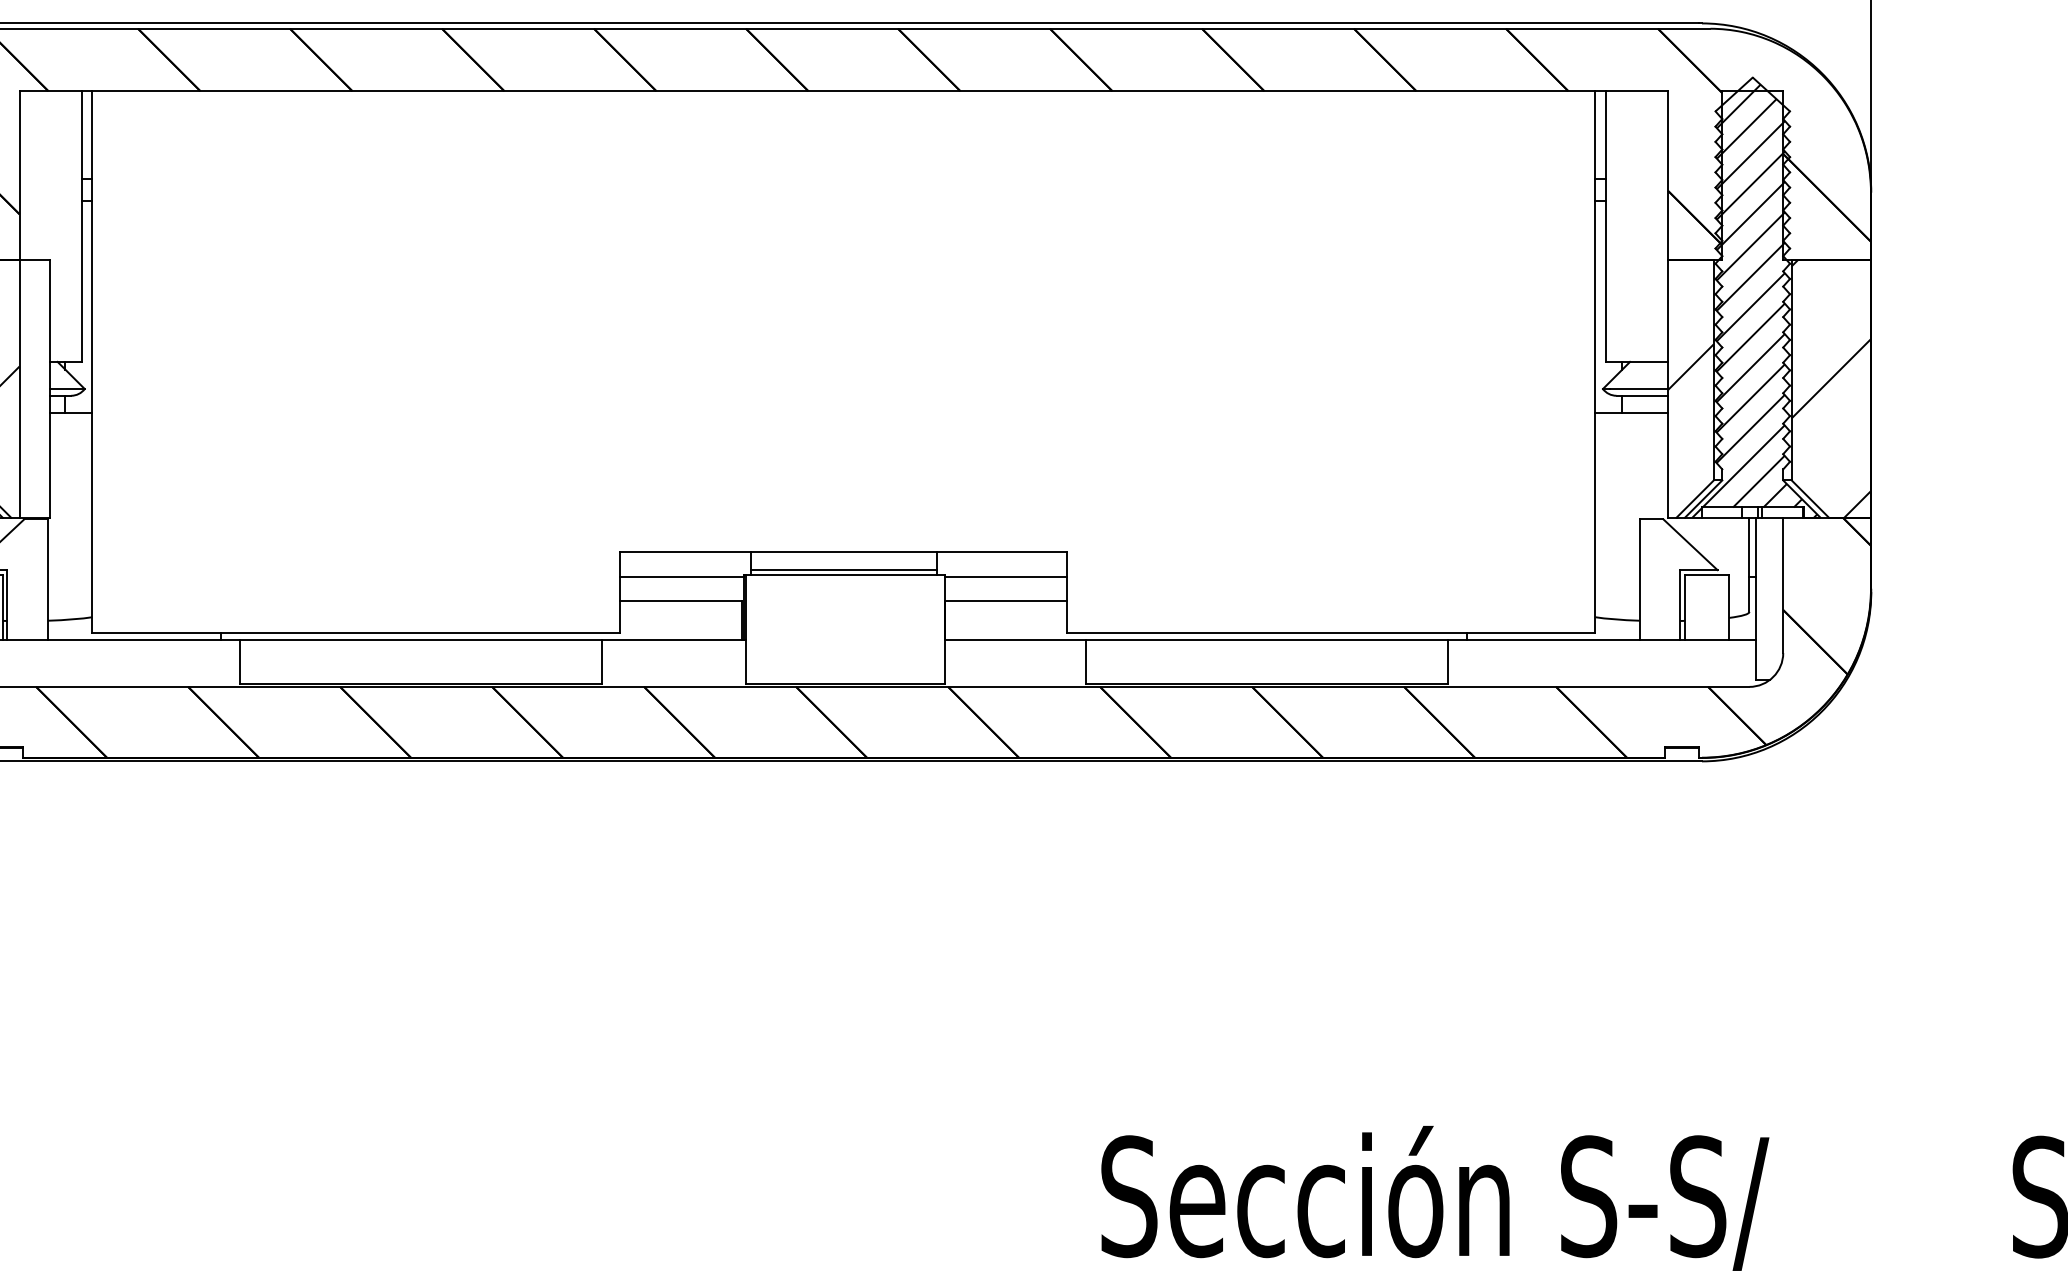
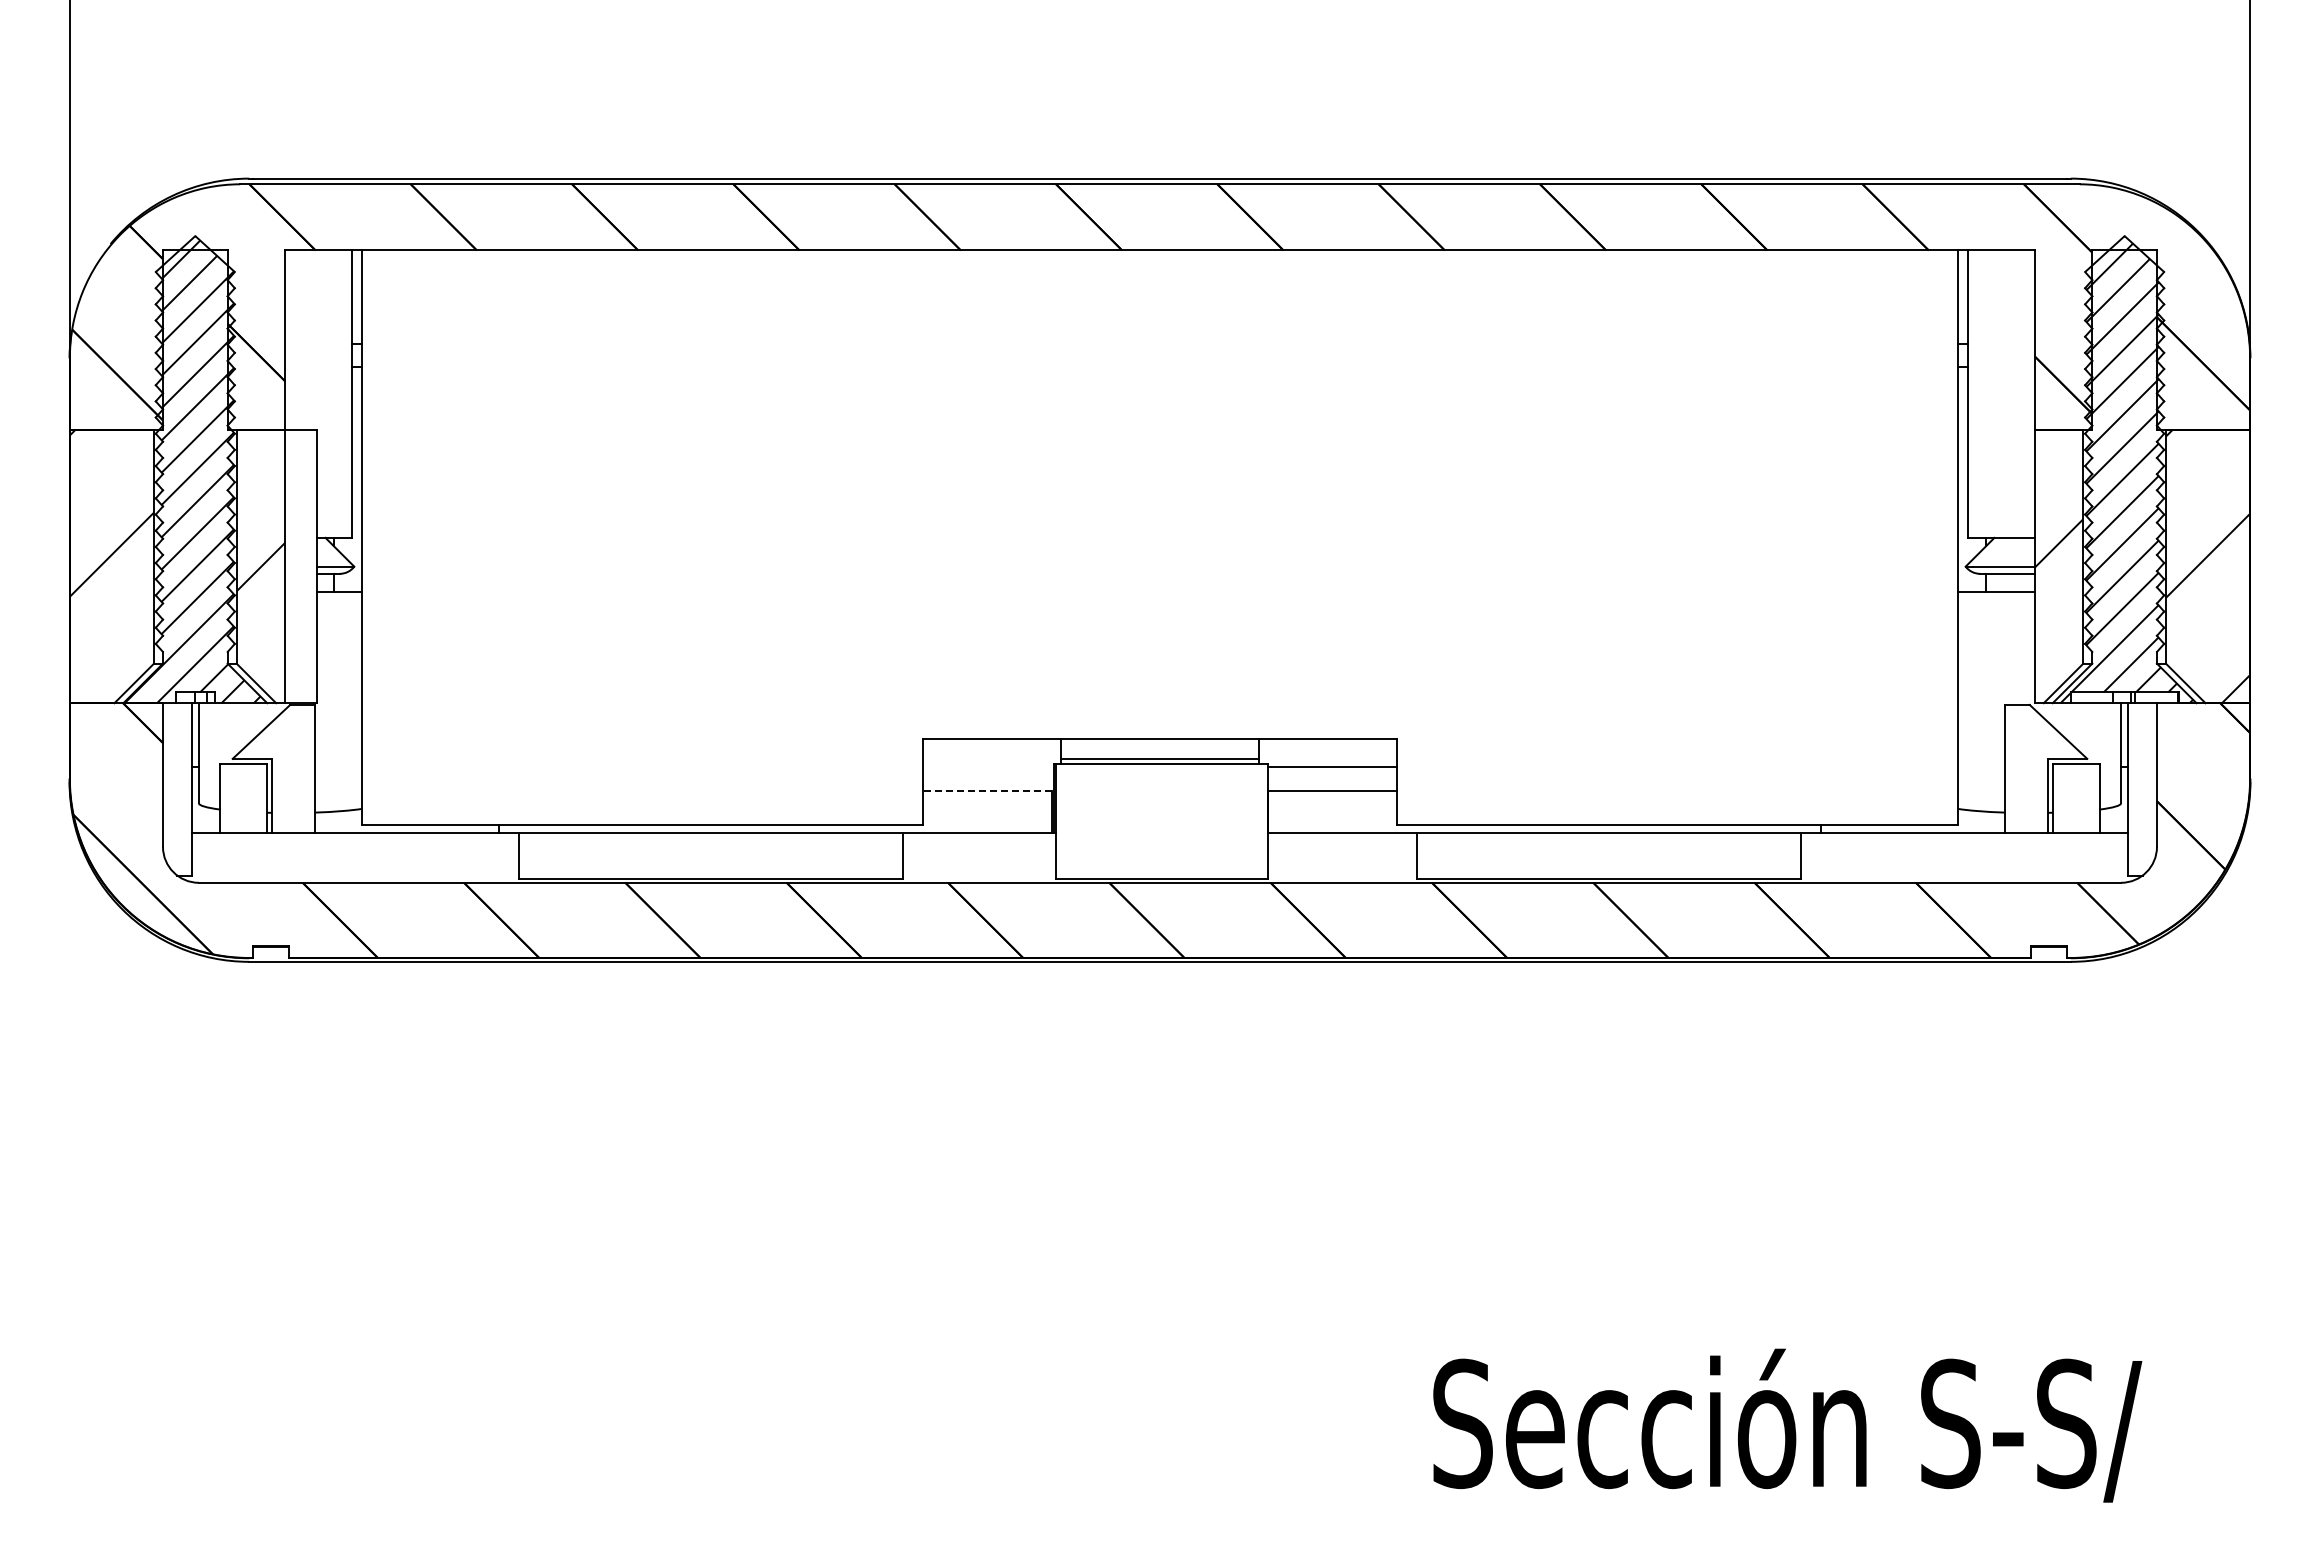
line: (682, 577) -> (988, 766), removed
line: (681, 600) -> (987, 791), solid -> dashed

